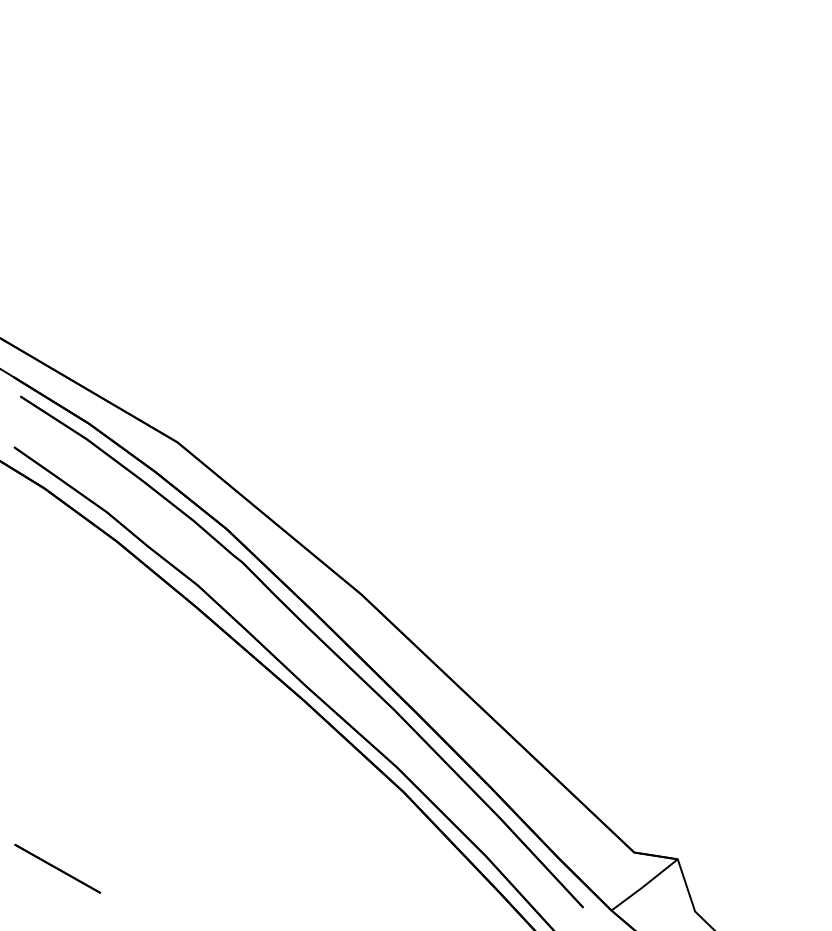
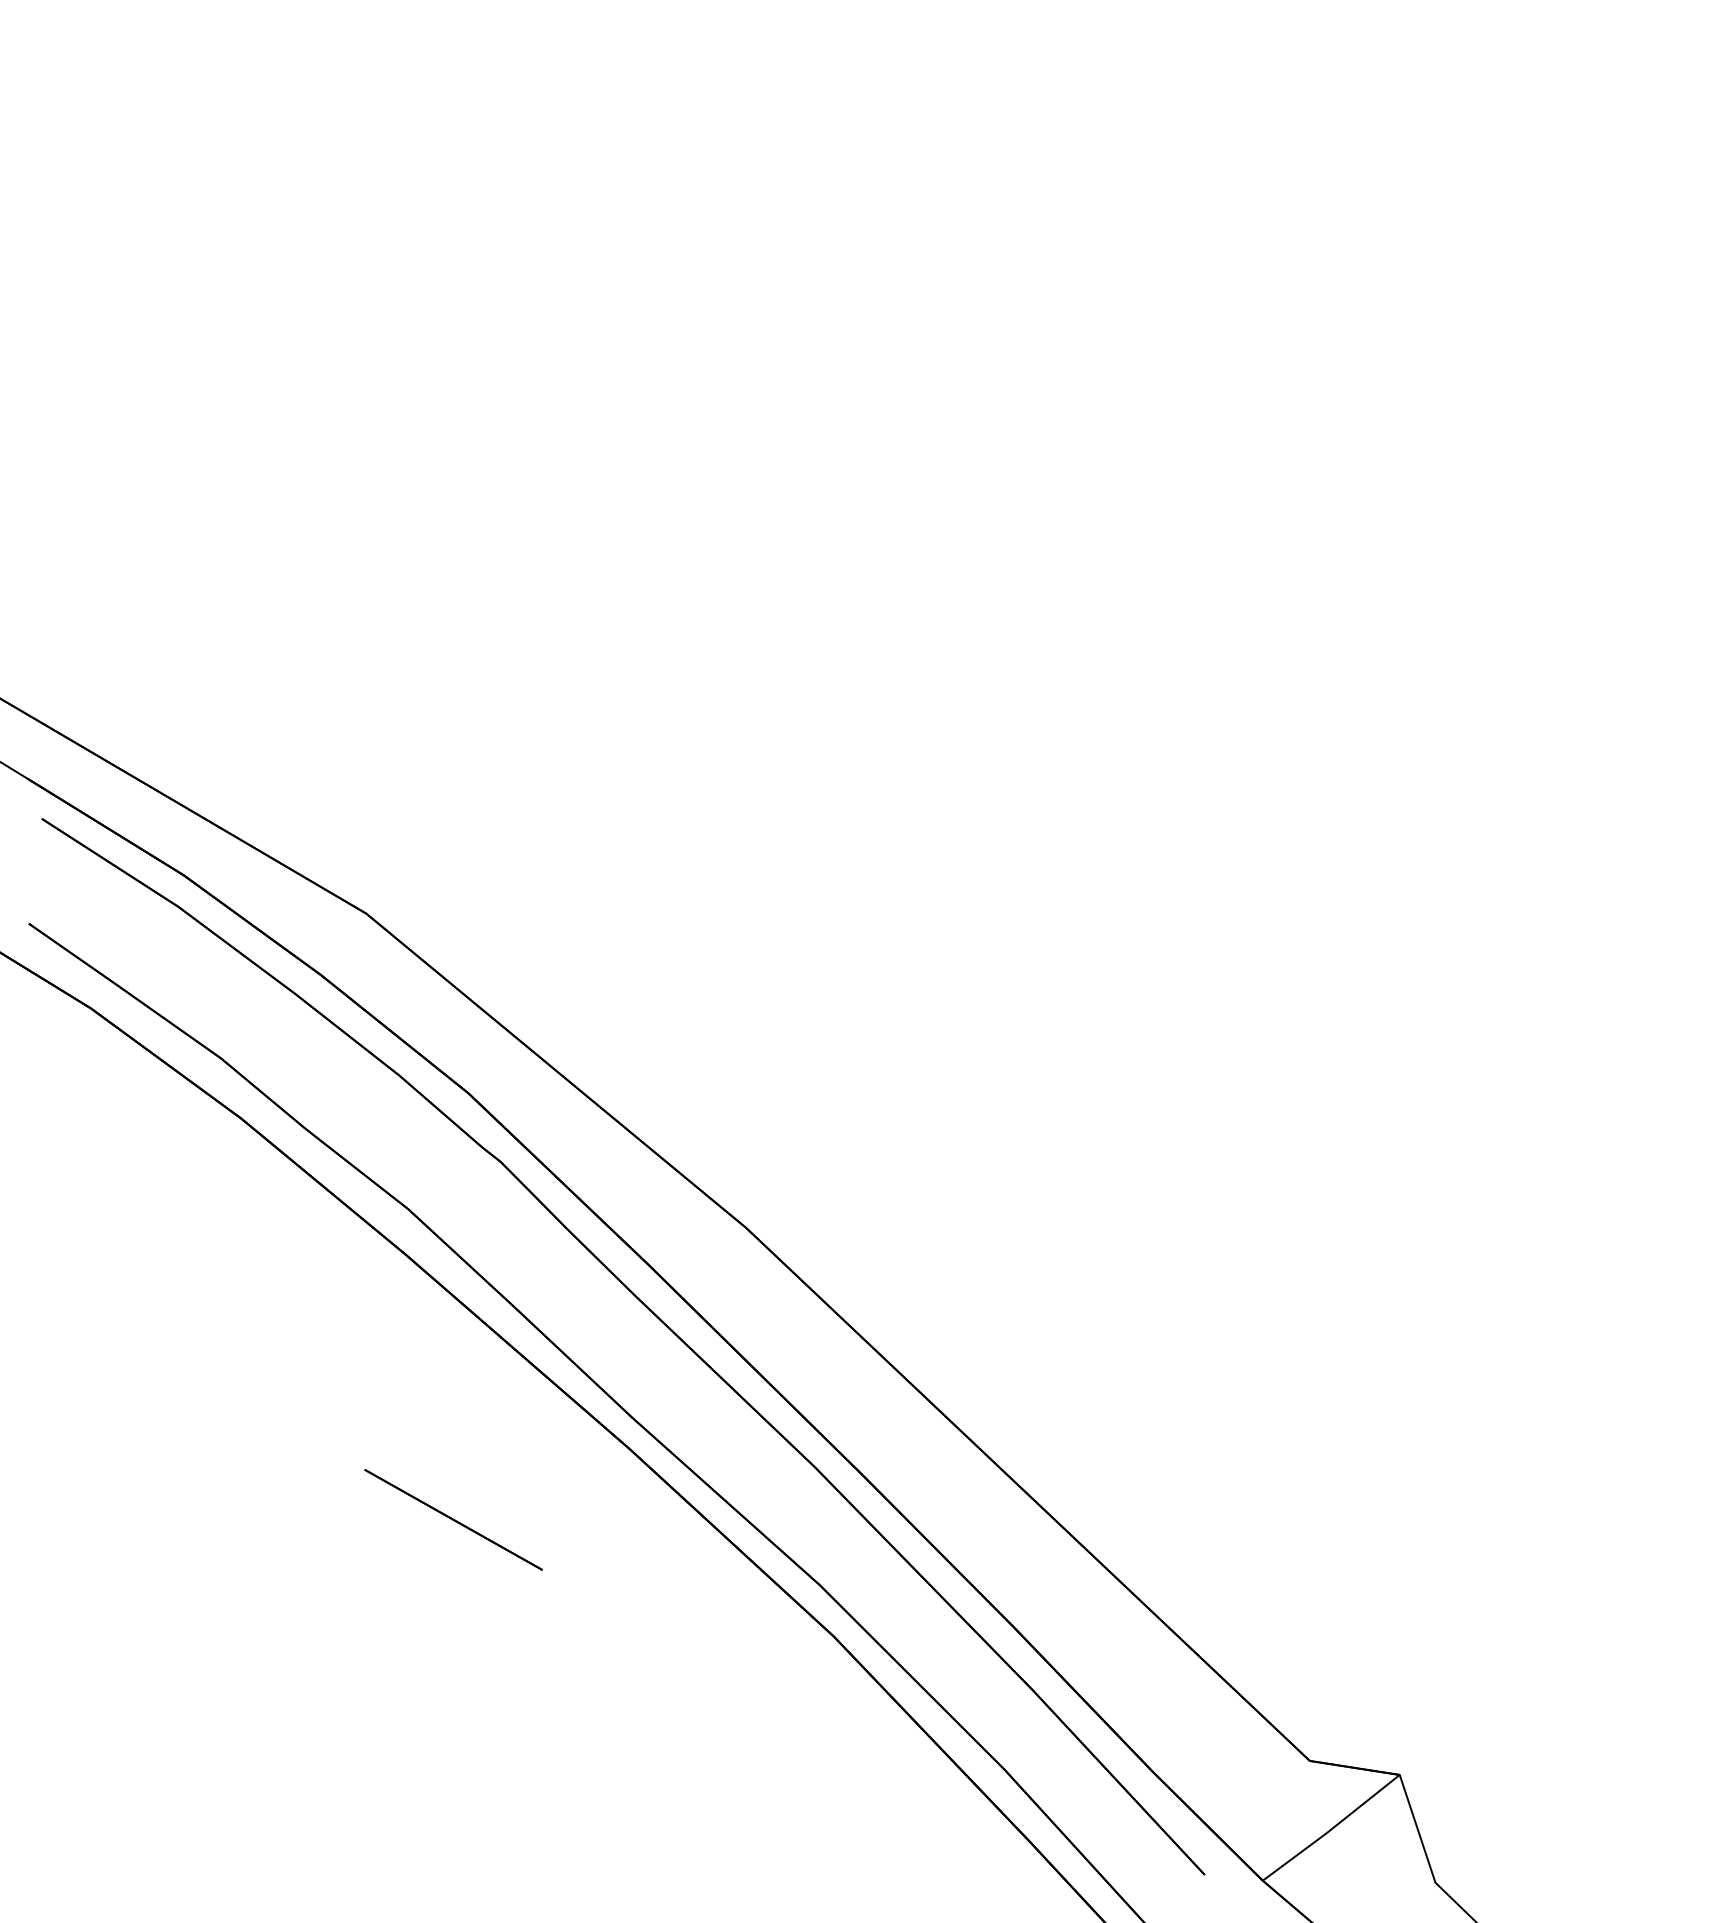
line: (57, 868) -> (453, 1519), moved

